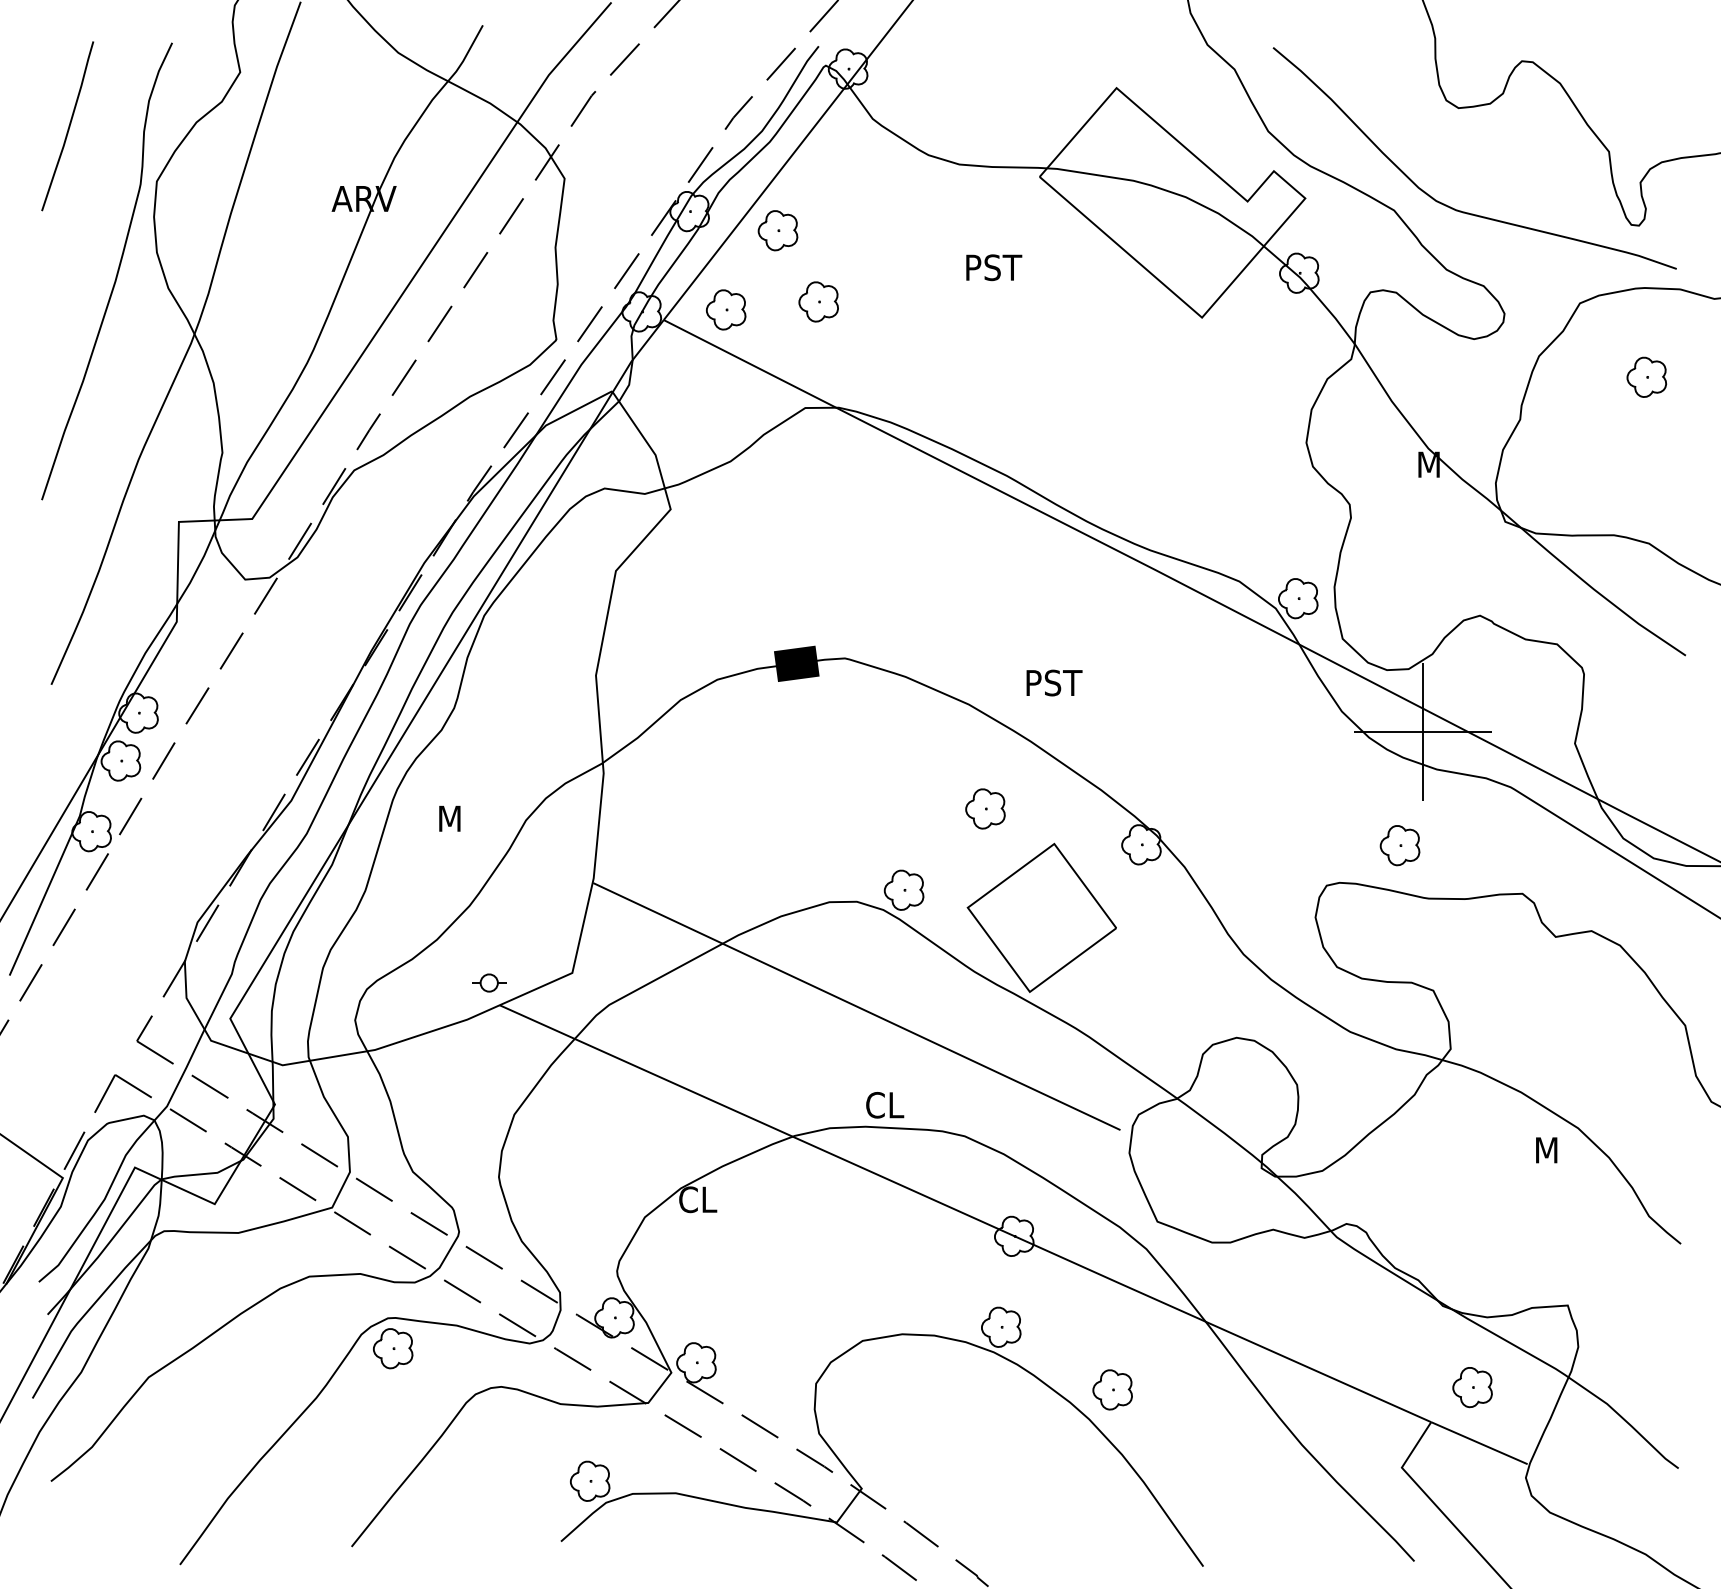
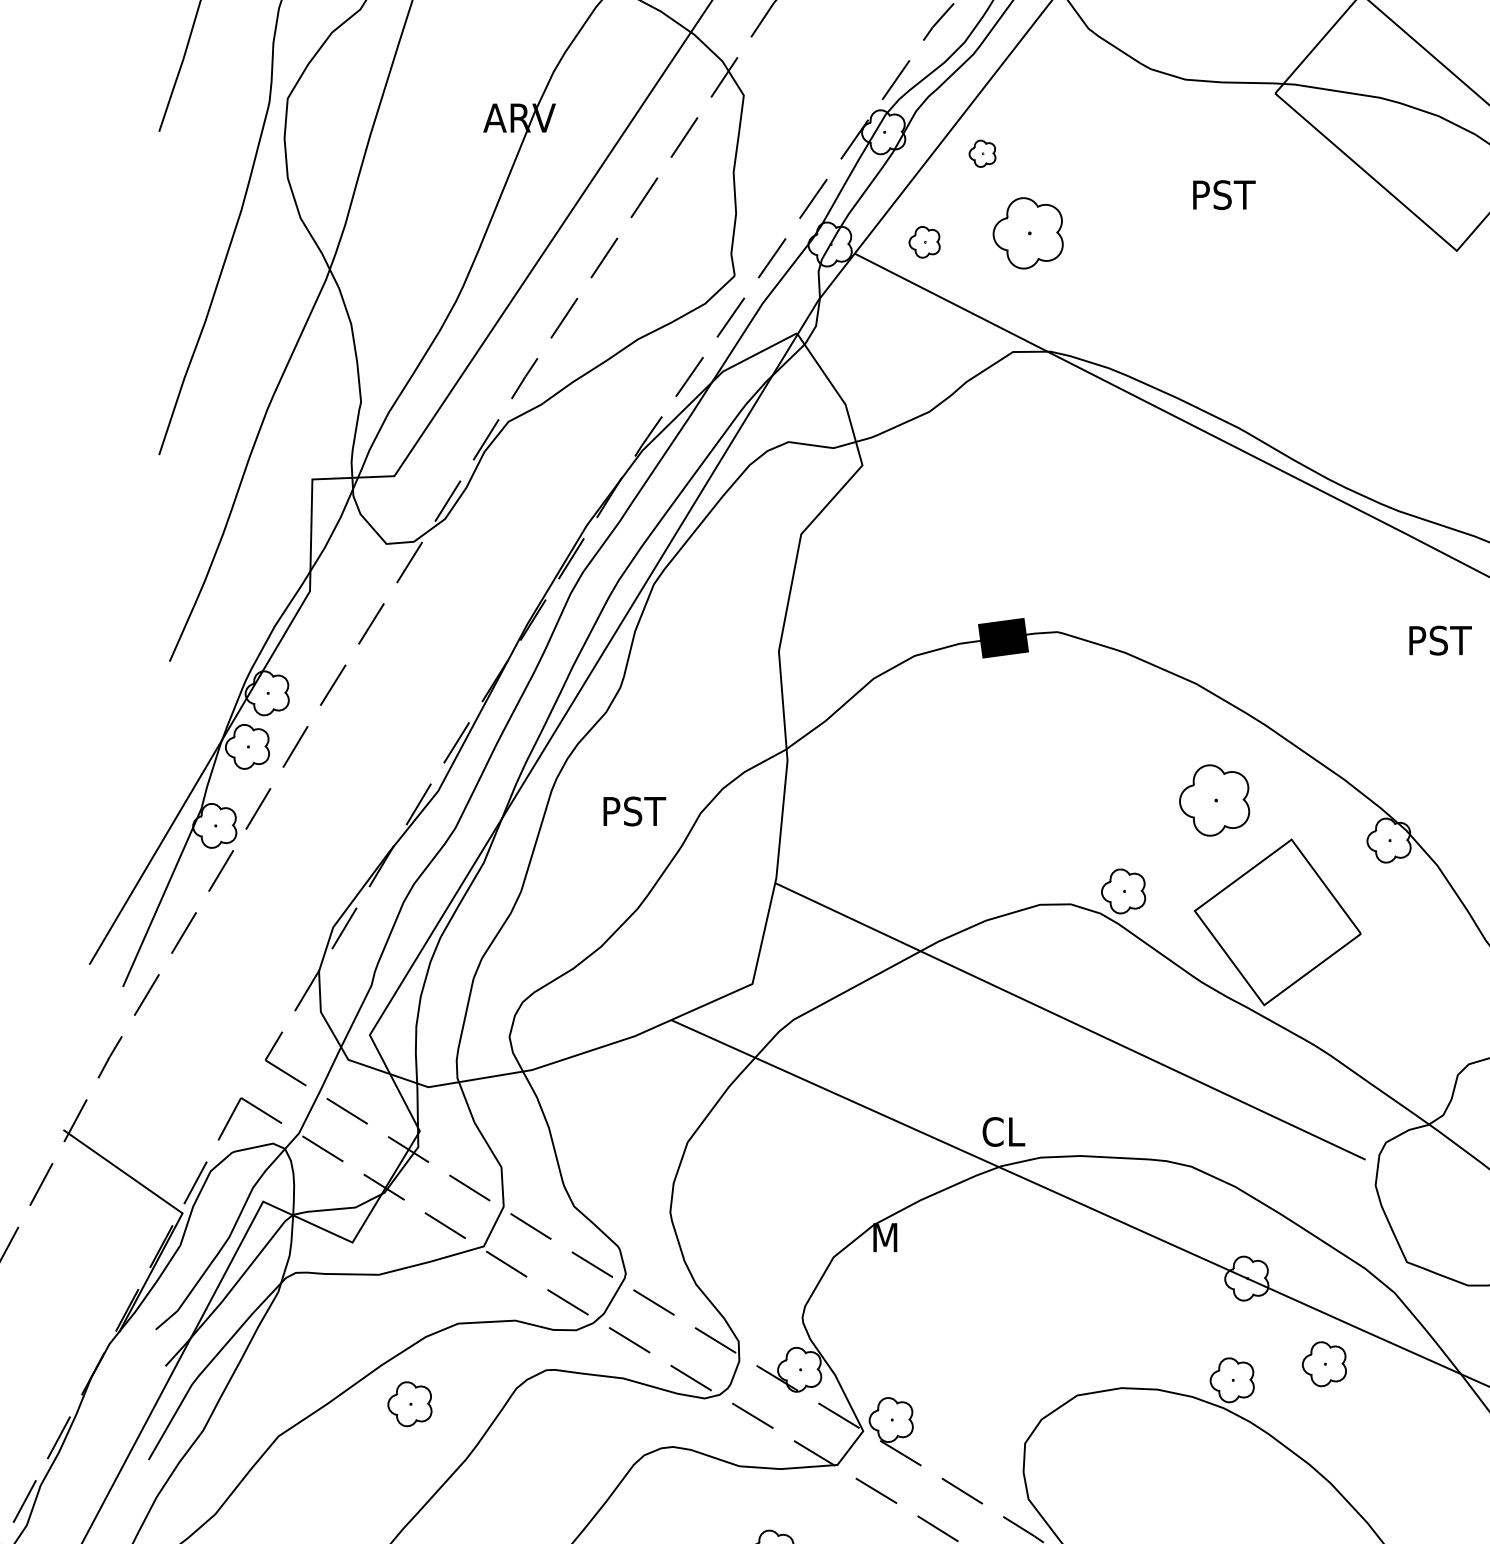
part: (777, 230) -> (981, 153), size x0.6
part: (818, 301) -> (1027, 232), size x1.6
part: (726, 309) -> (924, 241), size x0.7
text: (1054, 682) -> (1440, 640), moved
part: (985, 808) -> (1214, 799), size x1.6
text: (468, 818) -> (636, 811), M -> PST
part: (489, 982) -> (659, 994), removed
text: (885, 1105) -> (1004, 1132), moved
text: (698, 1199) -> (893, 1237), CL -> M
part: (393, 1348) -> (410, 1404), moved
part: (1112, 1389) -> (1324, 1363), moved

